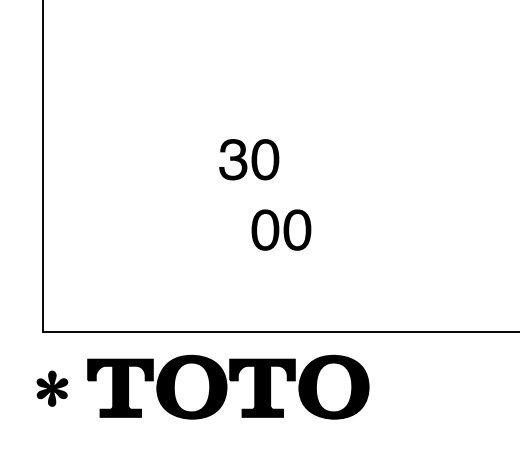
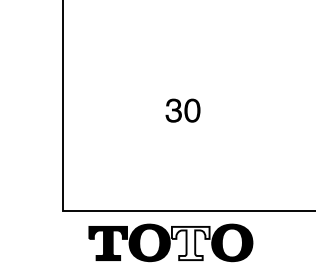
part: (280, 229) -> (201, 151), removed
part: (52, 388) -> (68, 243), removed
fill: (262, 388) -> (190, 243), removed

